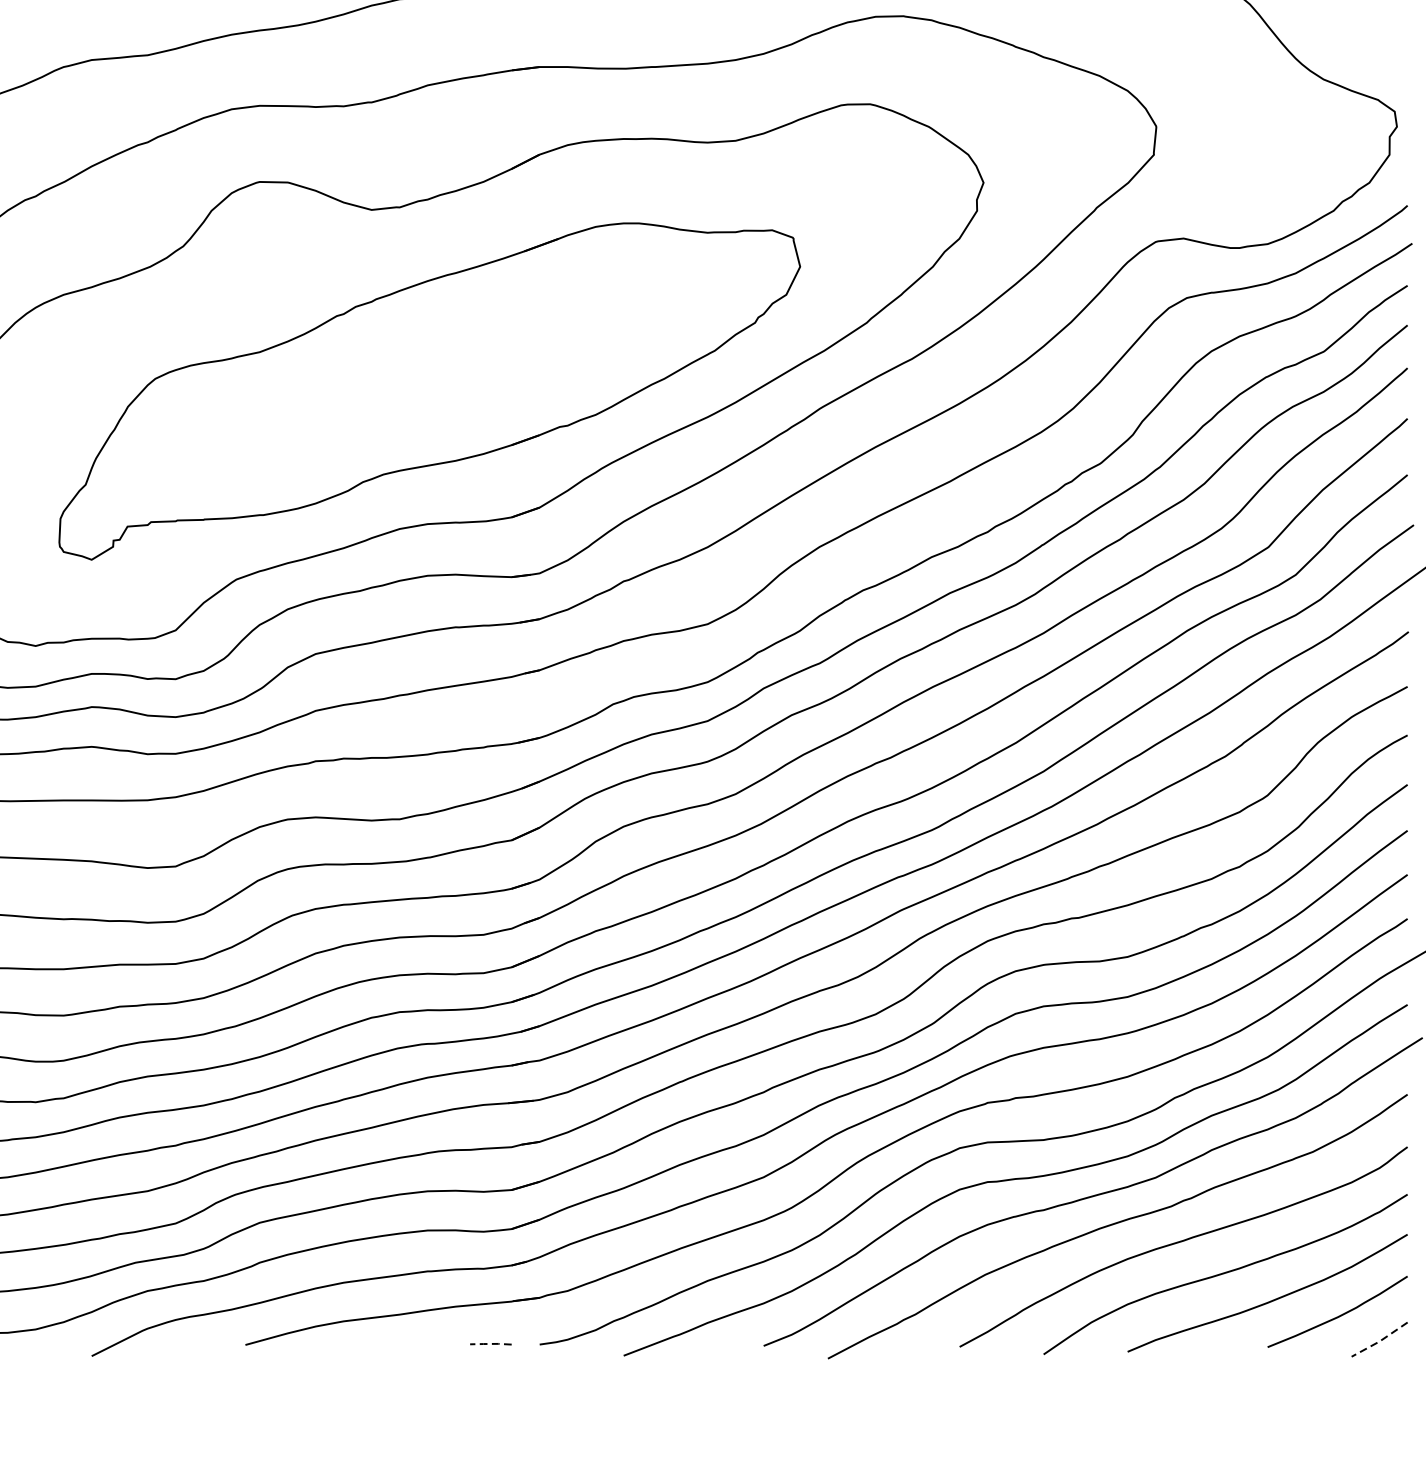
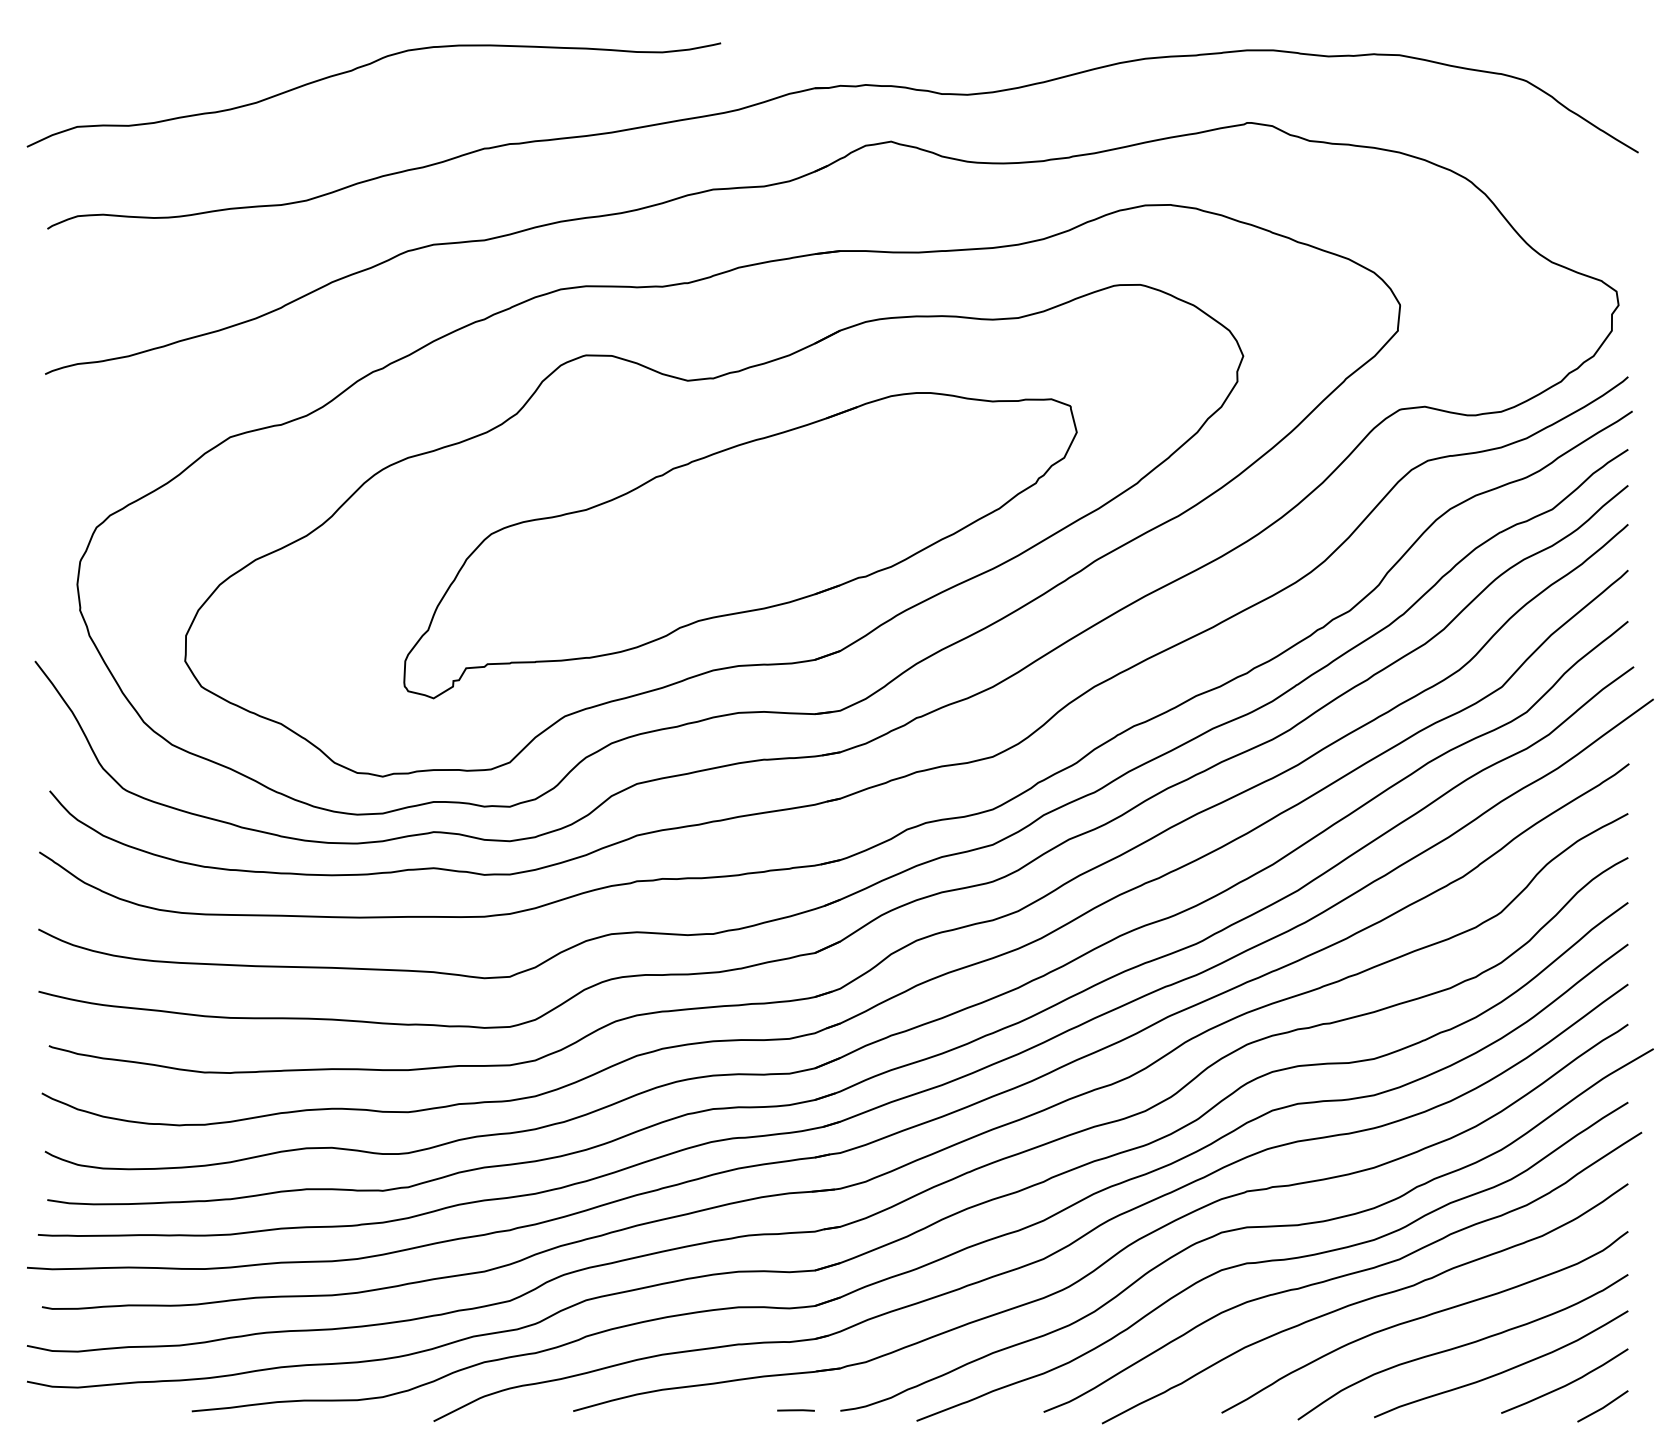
line: (1379, 1341) -> (1602, 1408), dashed -> solid
line: (490, 1344) -> (795, 1410), dashed -> solid

